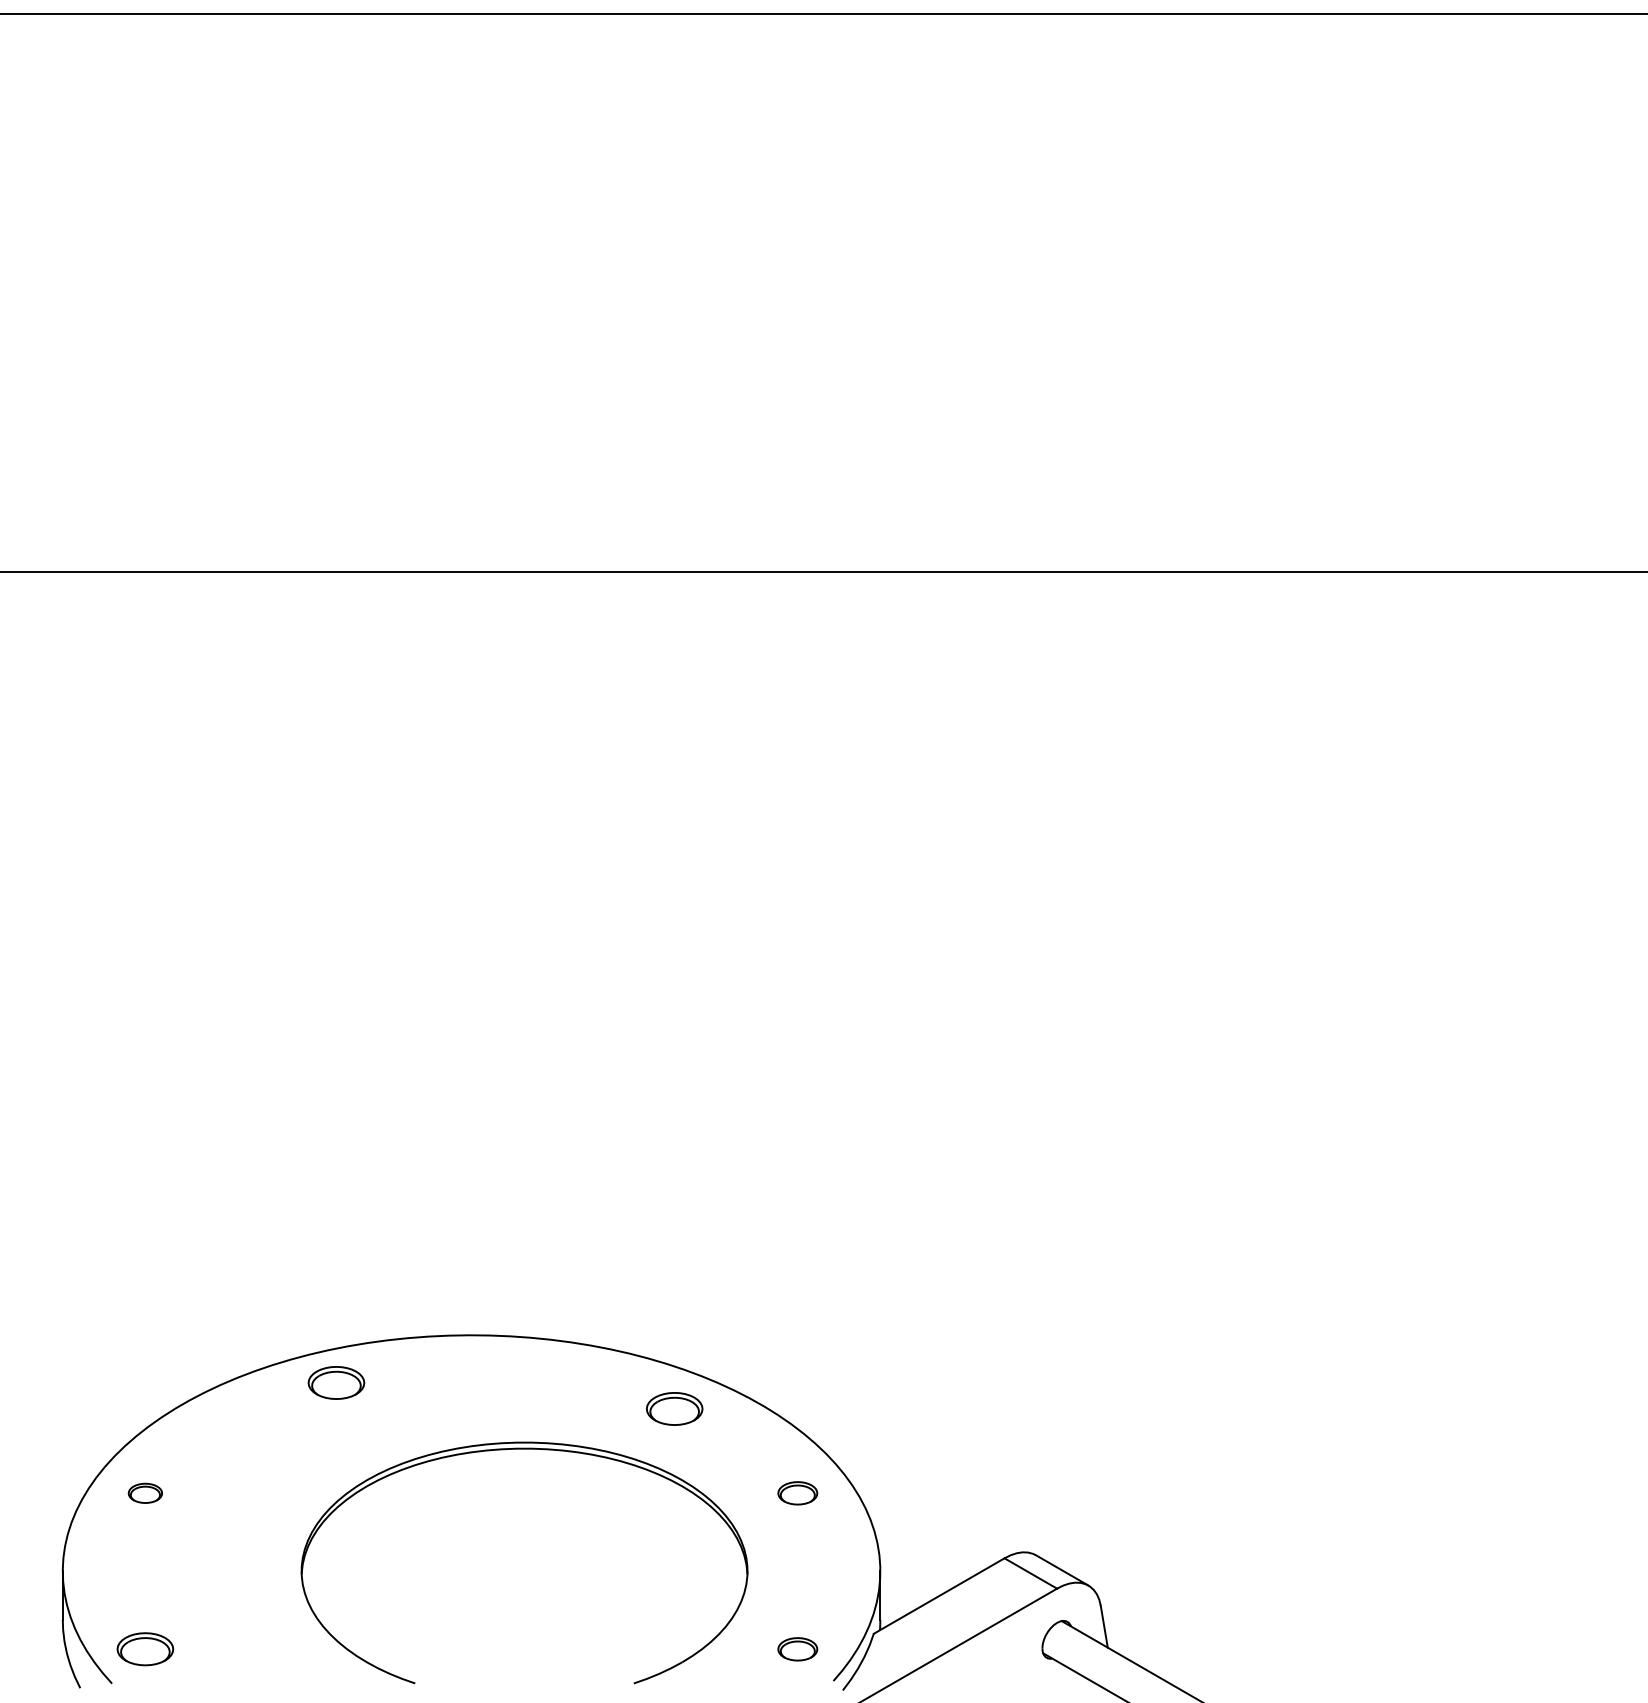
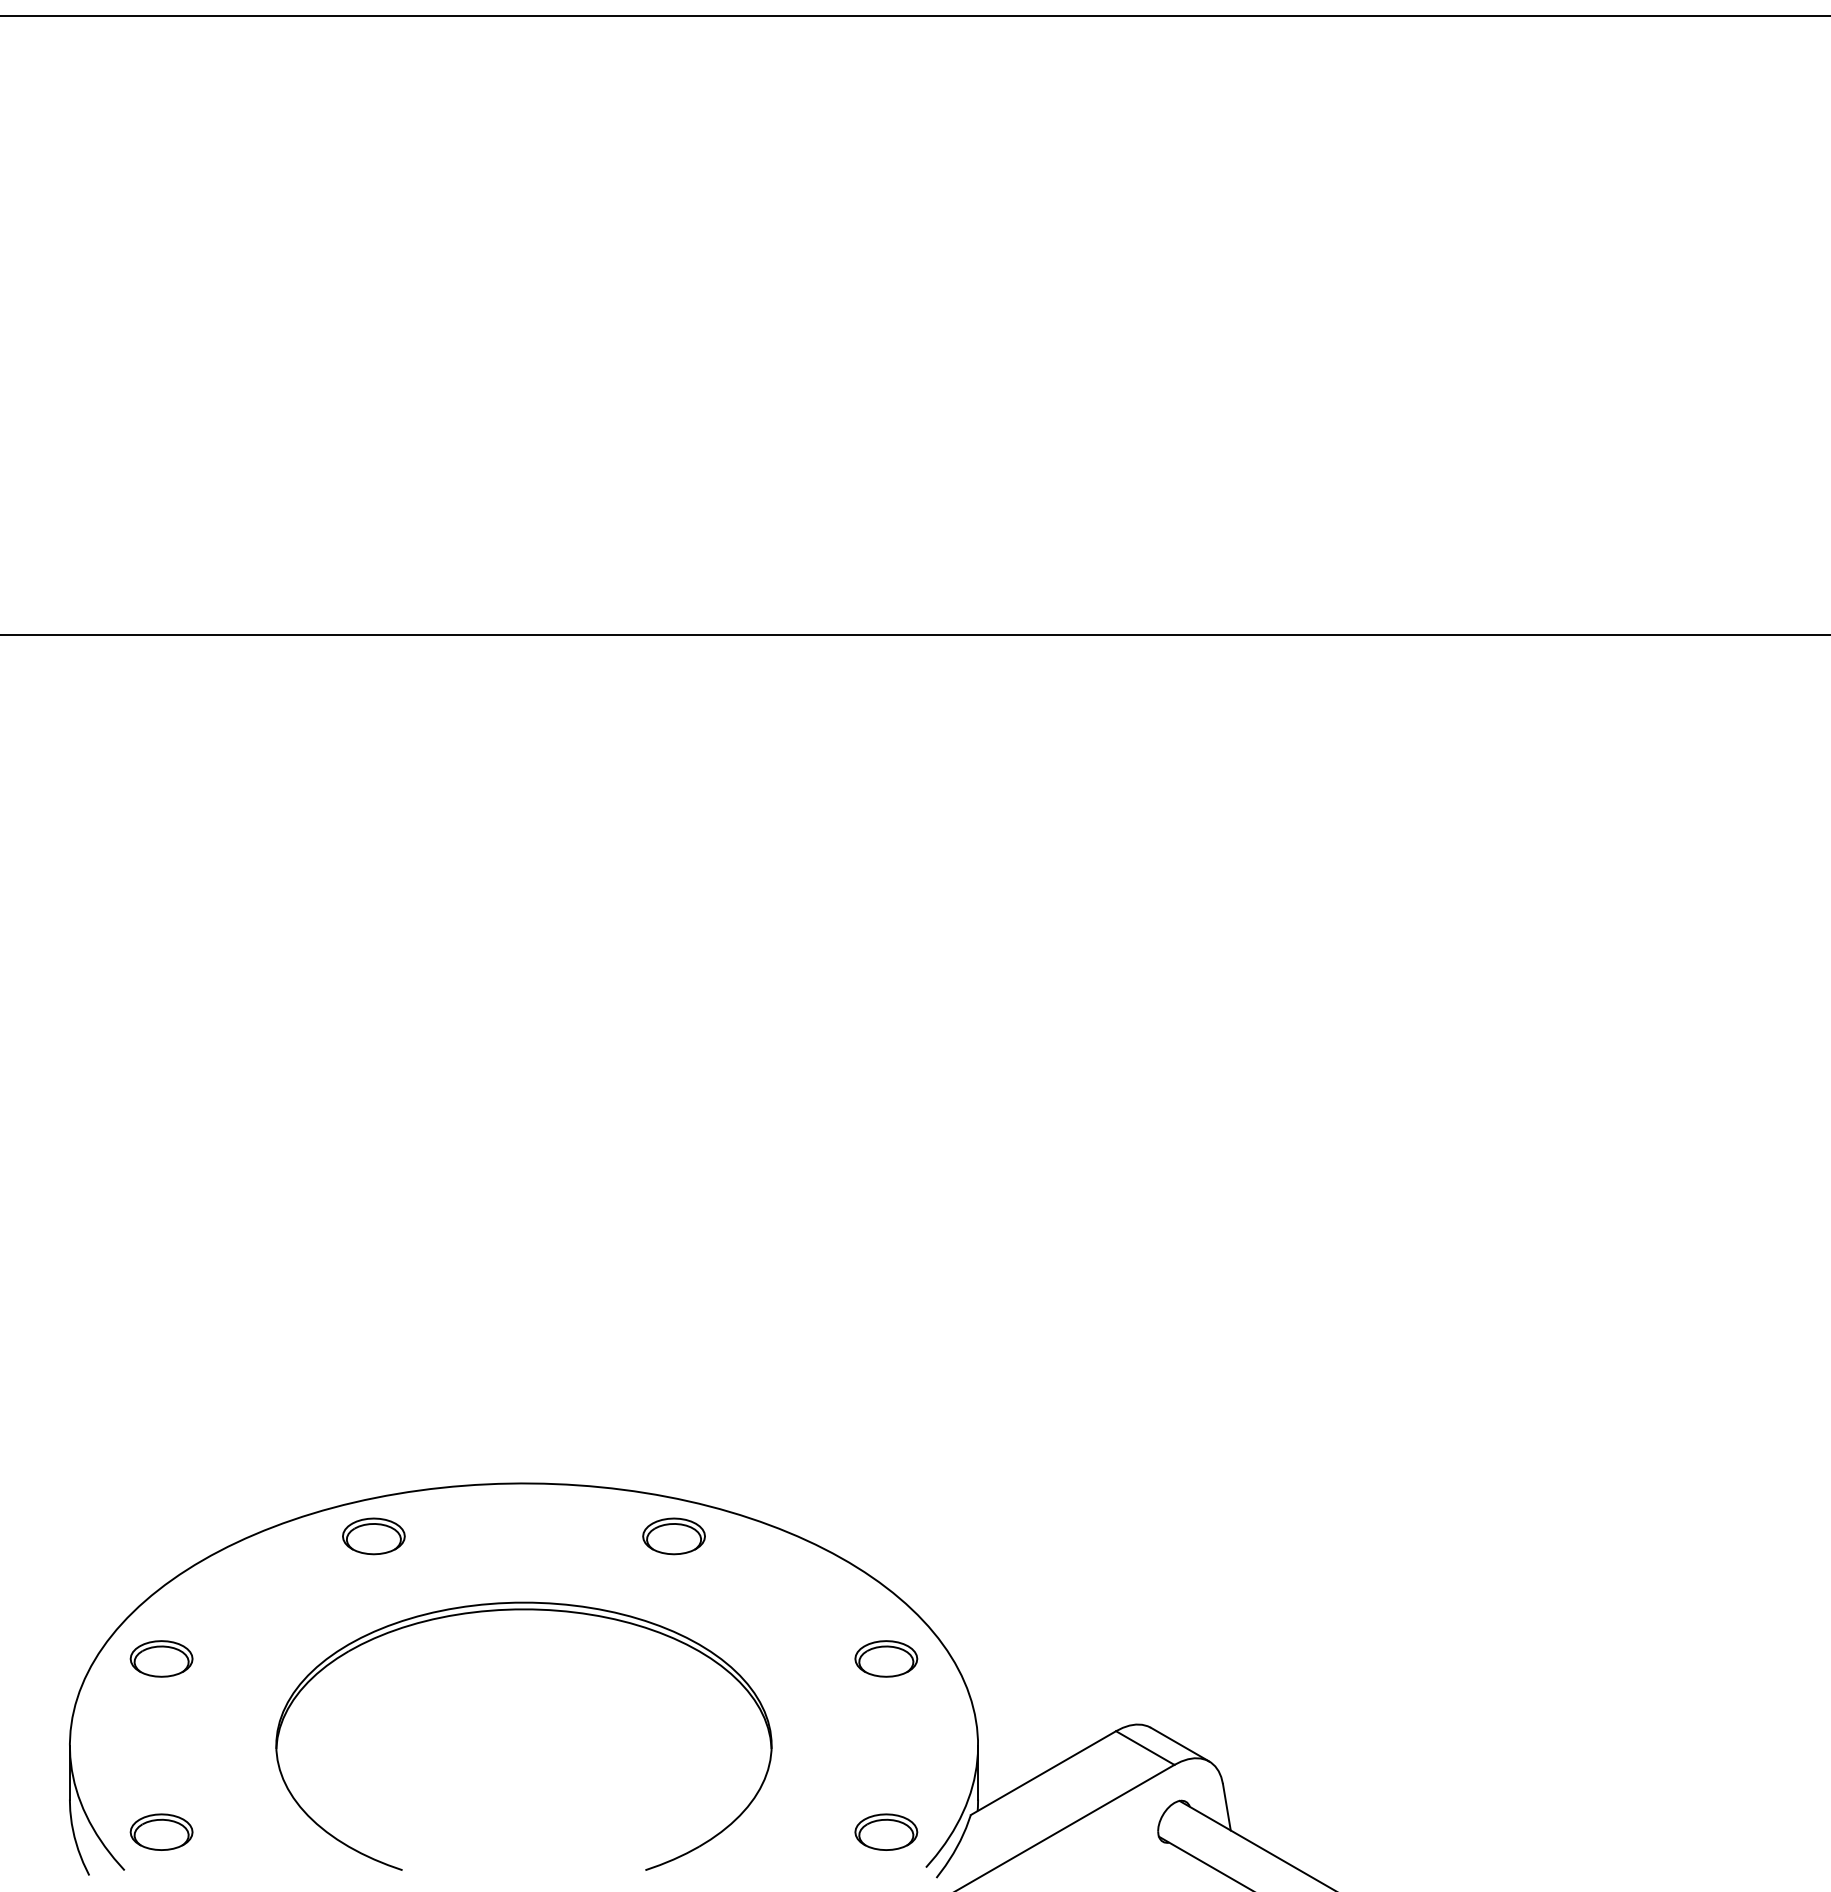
part: (674, 1408) -> (673, 1535), moved
part: (524, 1449) -> (523, 1610), moved
part: (145, 1493) -> (161, 1659), size x1.67
part: (797, 1493) -> (886, 1659), size x1.43
part: (797, 1649) -> (886, 1832), size x1.43

